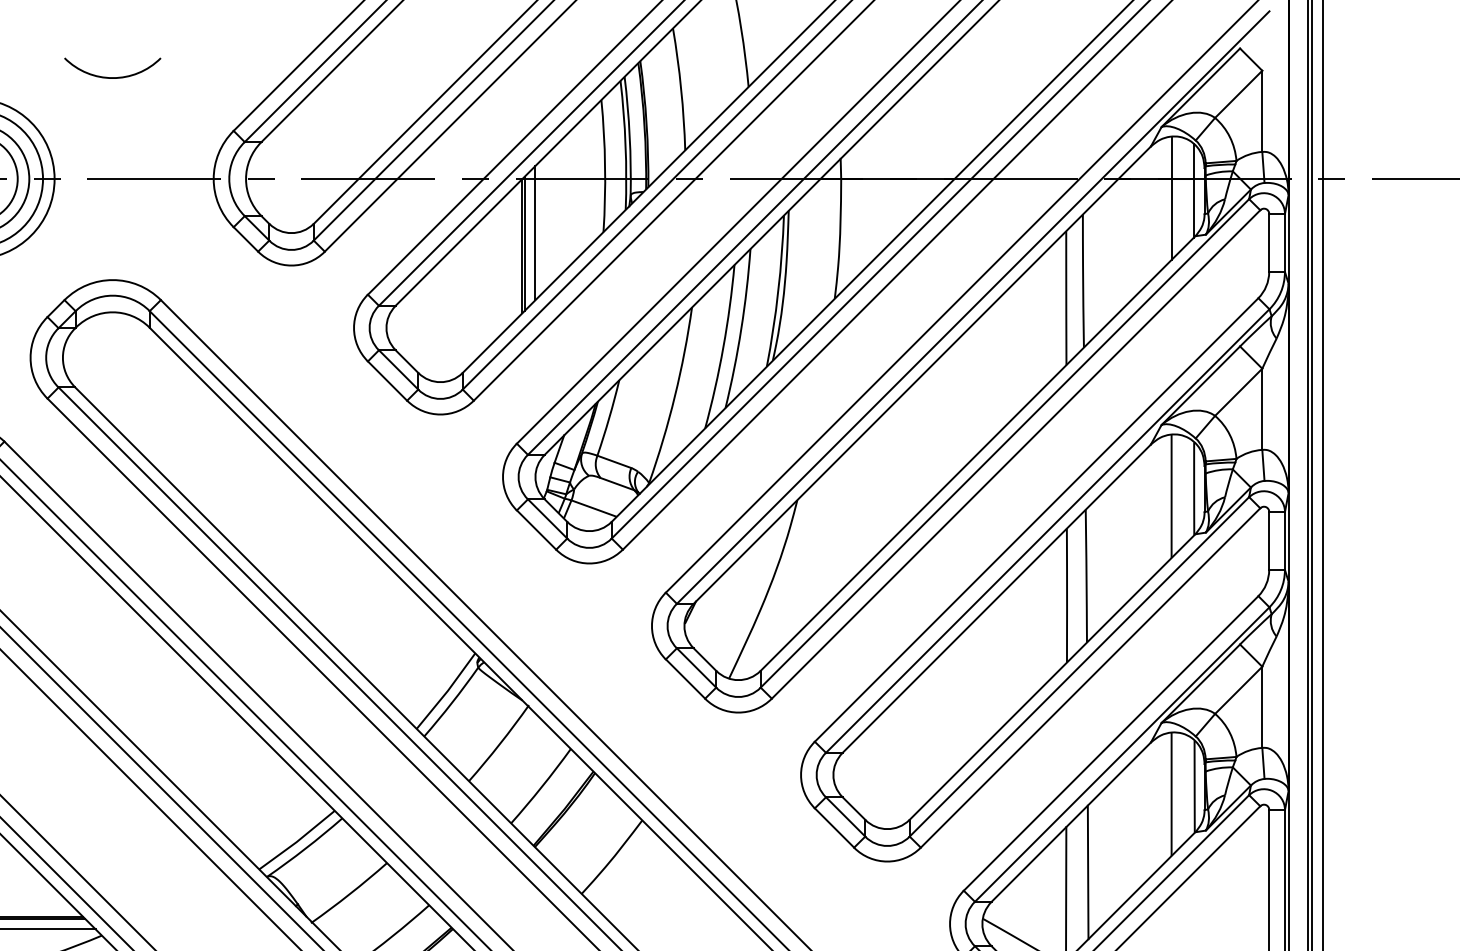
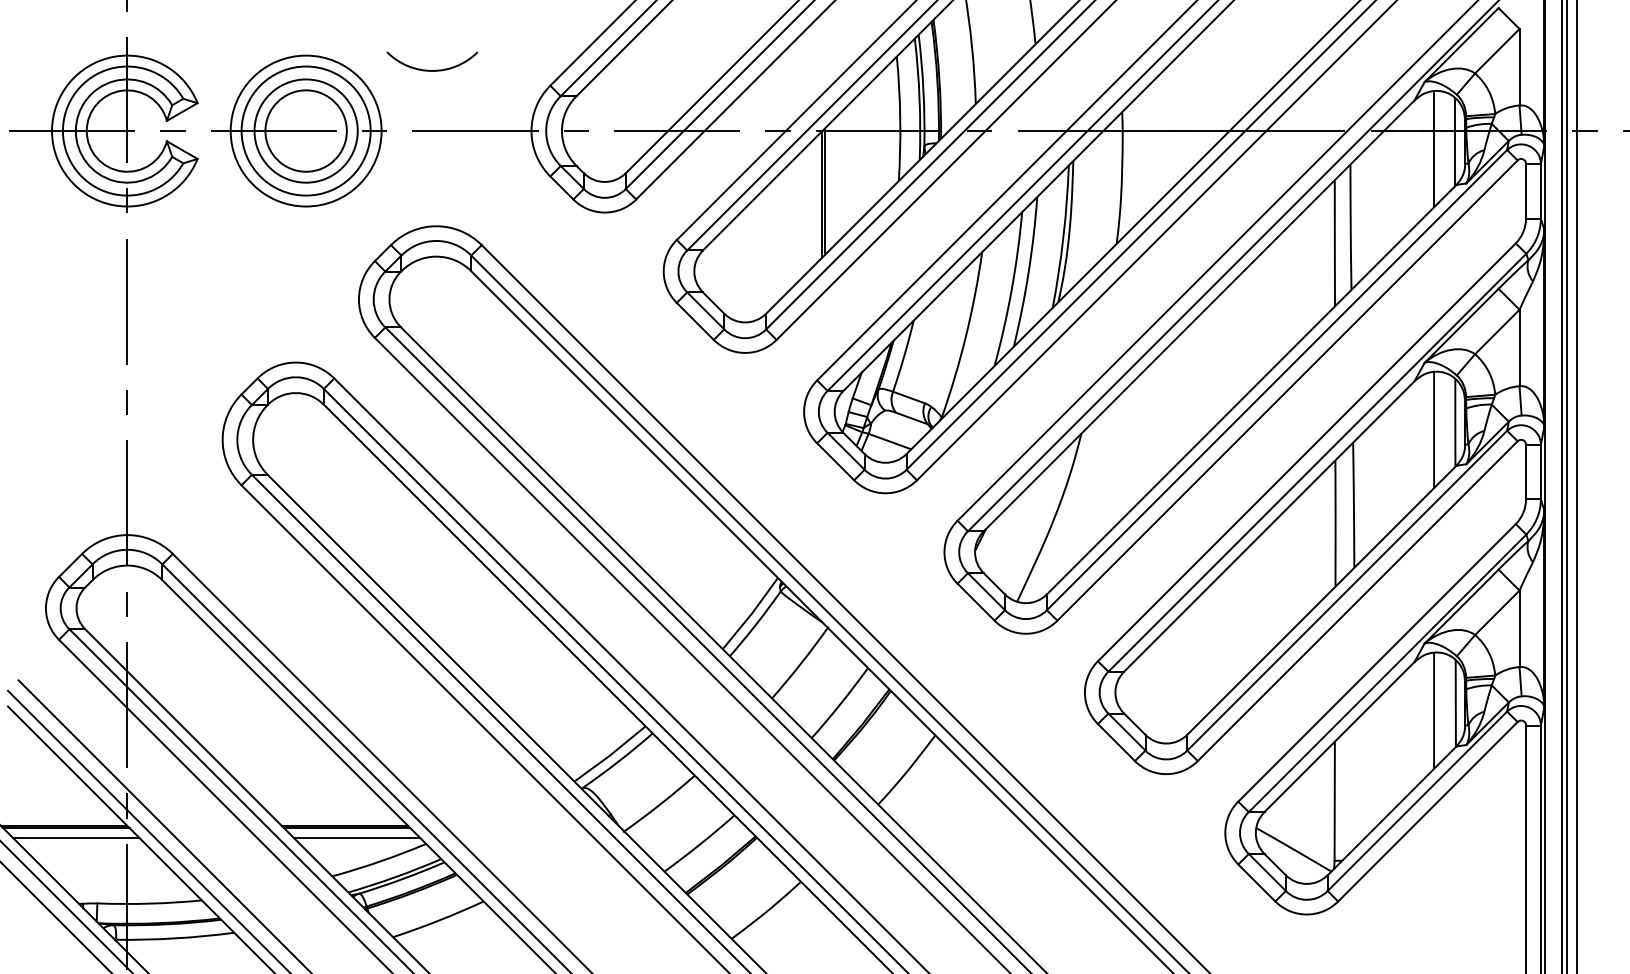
curve: (108, 76) -> (428, 69), moved
line: (535, 233) -> (834, 182), removed
line: (1088, 872) -> (1355, 784), removed

